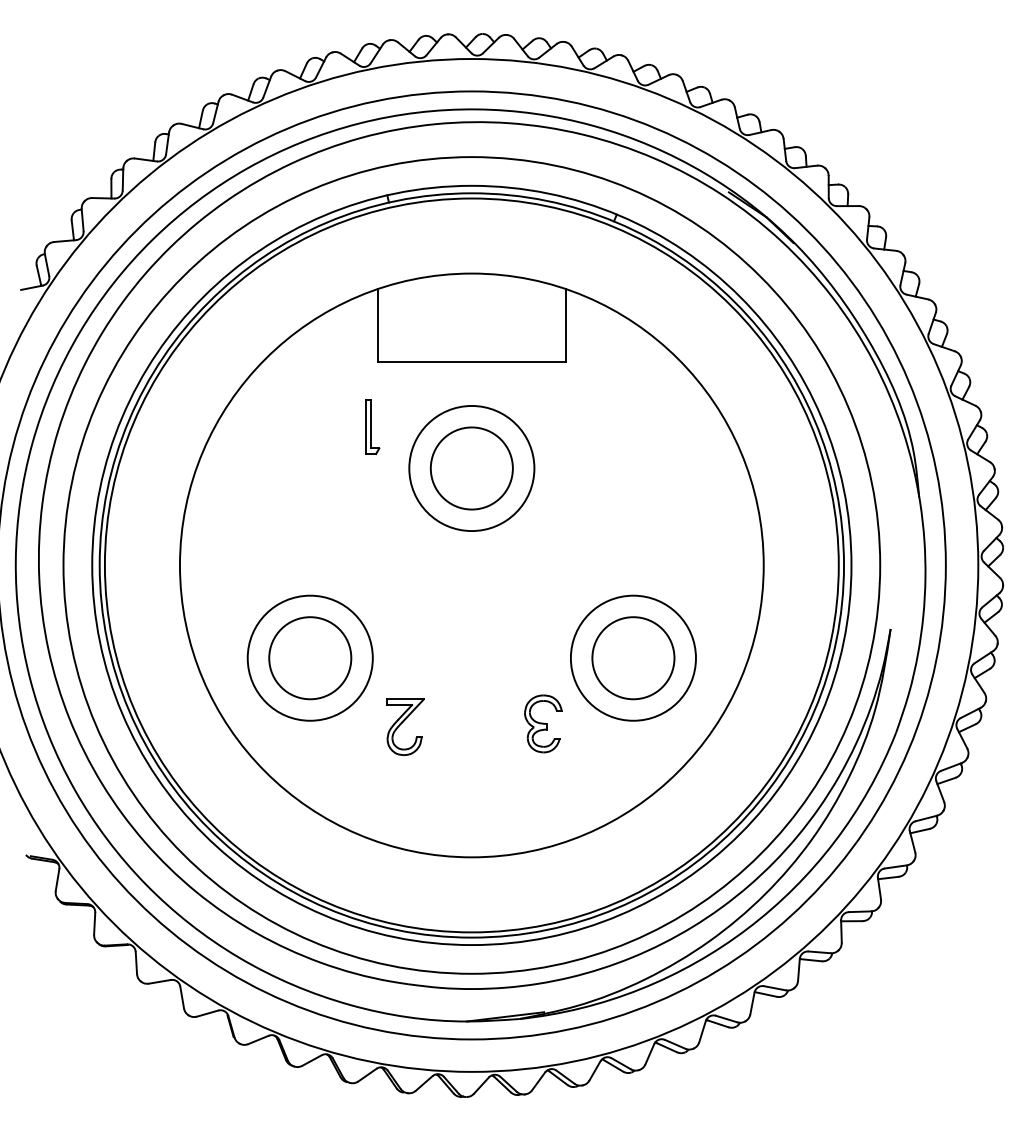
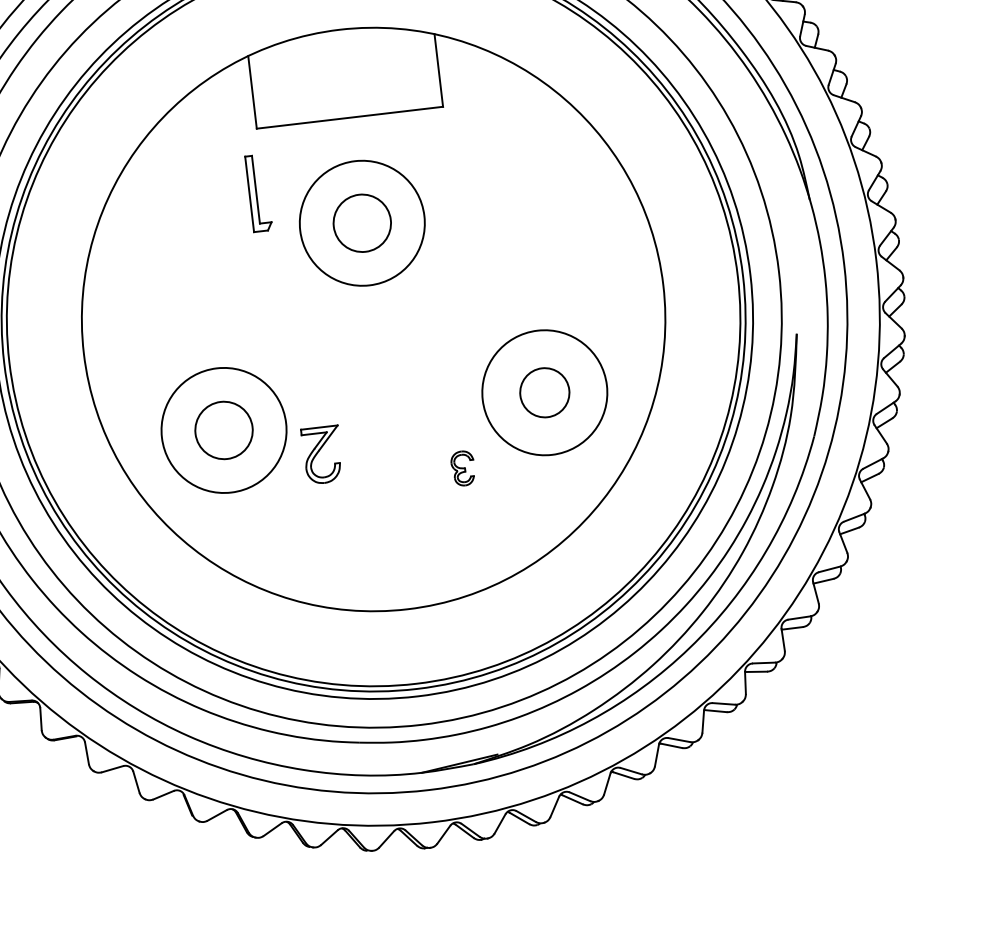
part: (372, 427) -> (258, 194), size x1.4
circle: (471, 468) -> (361, 223), size x0.7
circle: (310, 658) -> (224, 430), size x0.7
circle: (633, 658) -> (544, 393), size x0.6
part: (543, 723) -> (463, 468), size x0.6
part: (405, 726) -> (322, 454), moved

